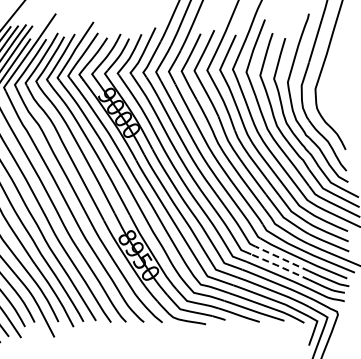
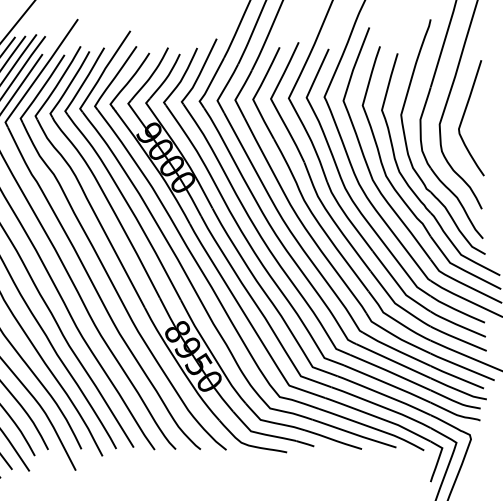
curve: (333, 83) -> (464, 116), added
line: (281, 258) -> (392, 360), dashed -> solid
line: (279, 266) -> (389, 371), dashed -> solid

